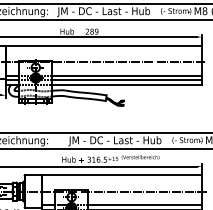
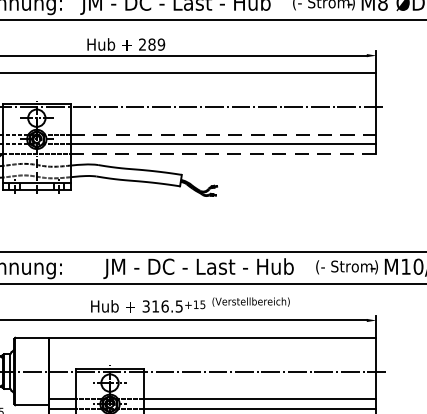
line: (127, 75) -> (224, 134), solid -> dashed
line: (127, 85) -> (224, 154), solid -> dashed

